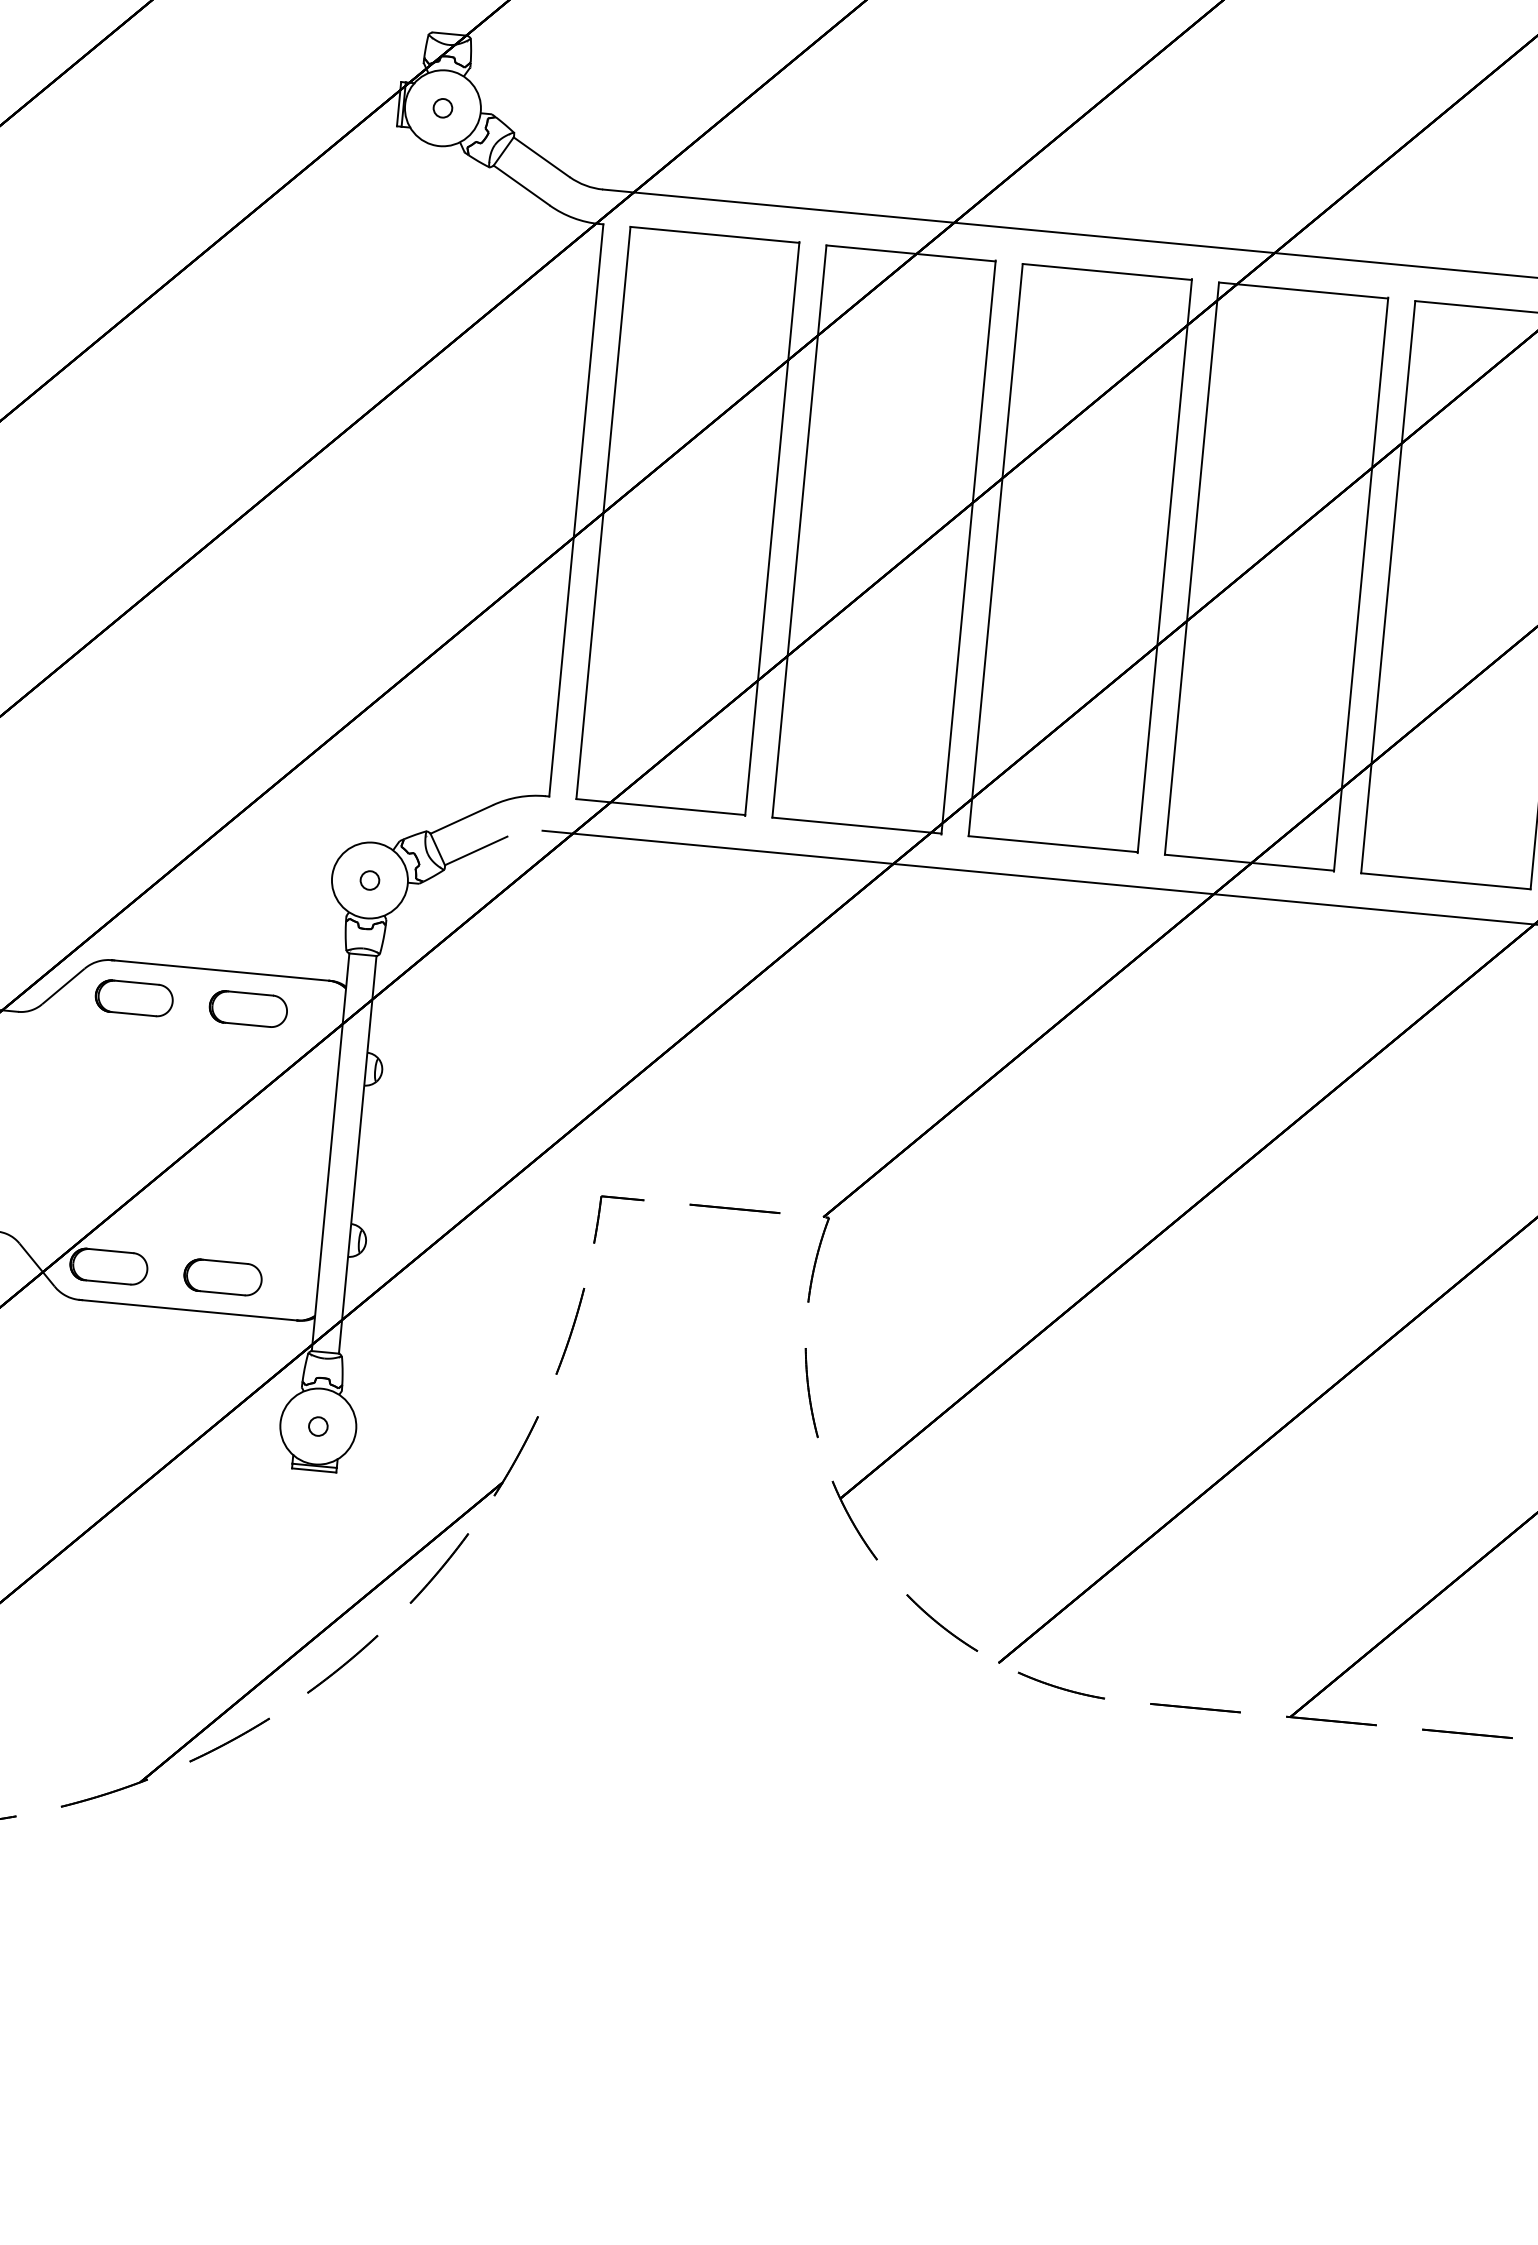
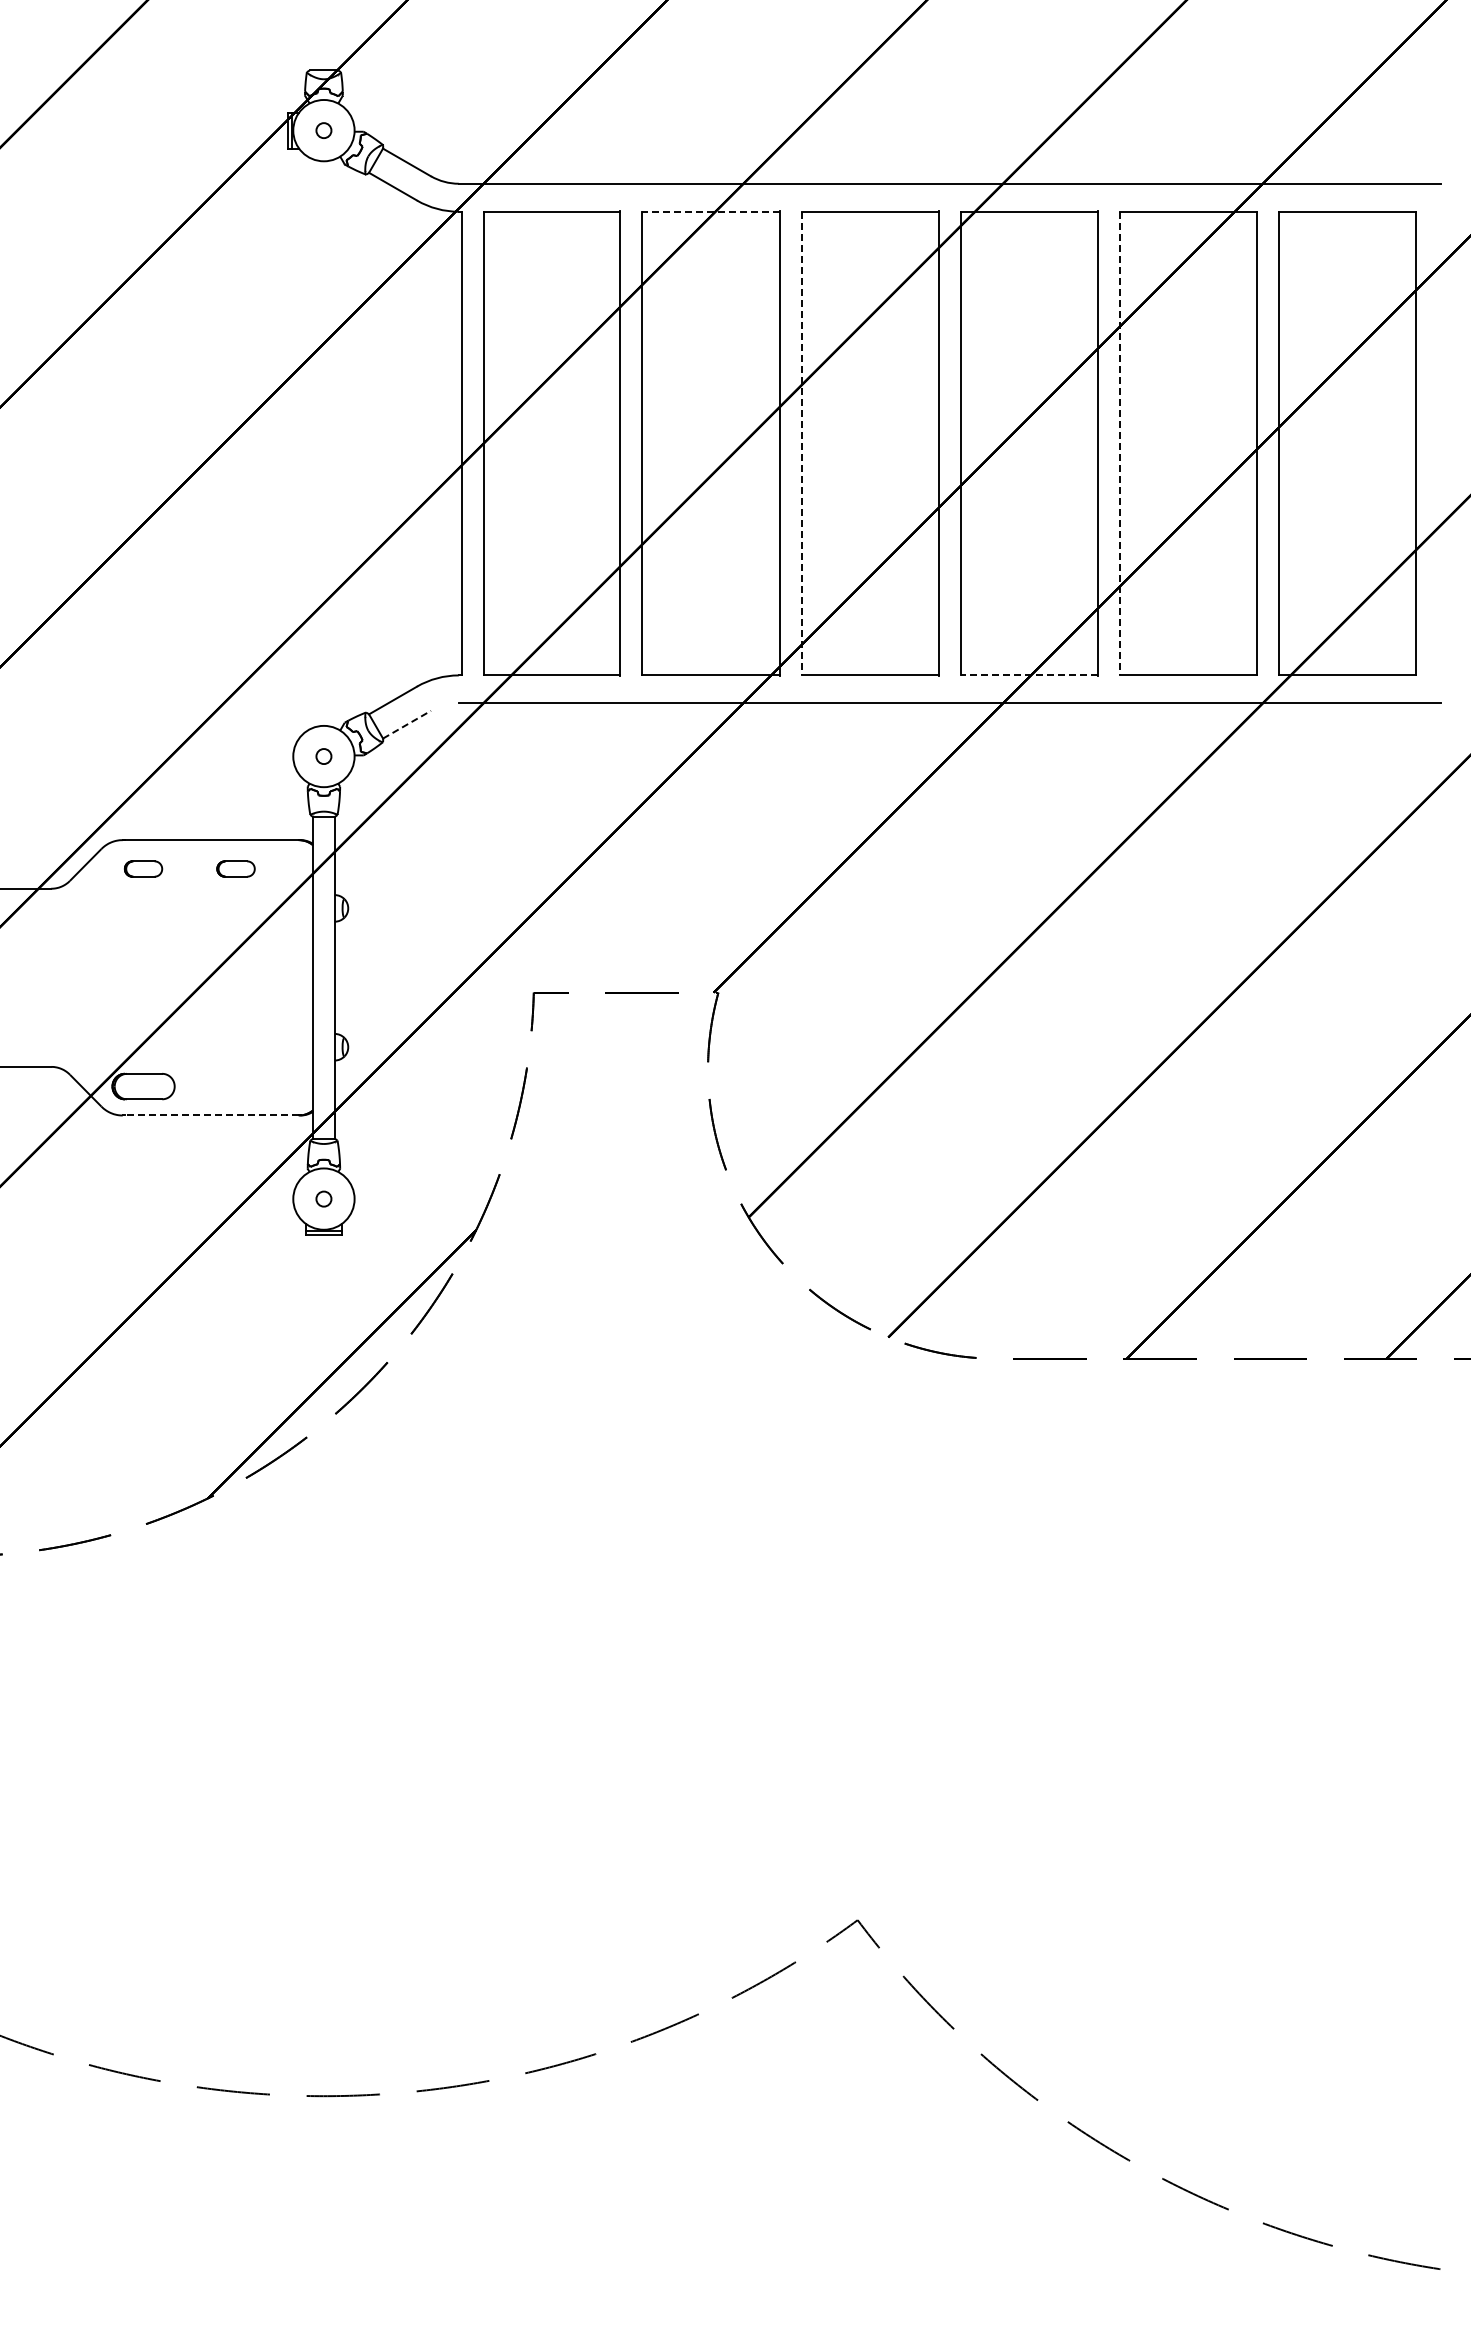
line: (911, 253) -> (711, 211), solid -> dashed
line: (995, 549) -> (801, 443), solid -> dashed
line: (1388, 587) -> (1119, 443), solid -> dashed
line: (476, 850) -> (407, 724), solid -> dashed
line: (1249, 862) -> (1029, 675), solid -> dashed
part: (134, 997) -> (143, 868), size x0.6
part: (247, 1008) -> (235, 868), size x0.6
part: (222, 1277) -> (235, 1086), removed
line: (188, 1310) -> (210, 1115), solid -> dashed

